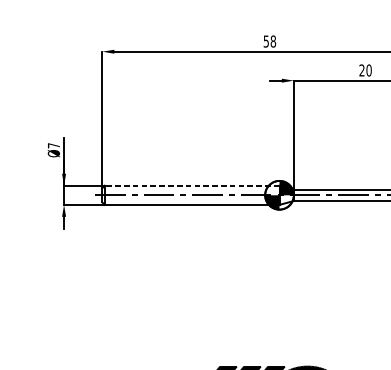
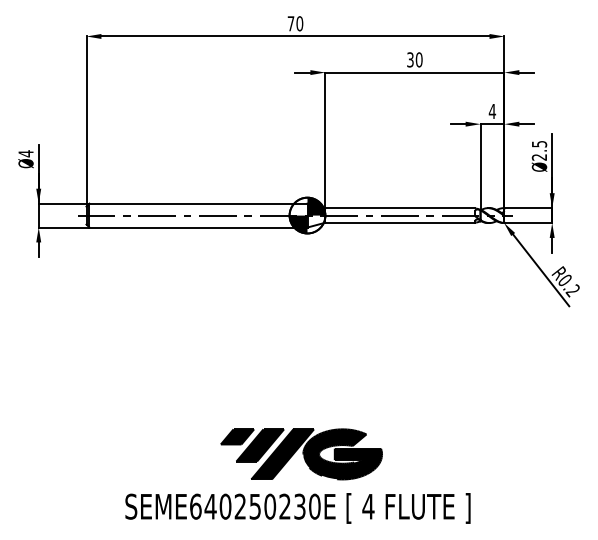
text: (269, 41) -> (295, 23), 58 -> 70
text: (362, 70) -> (410, 59), 20 -> 30
text: (53, 145) -> (25, 153), Ø7 -> Ø4
line: (192, 185) -> (198, 203), dashed -> solid

